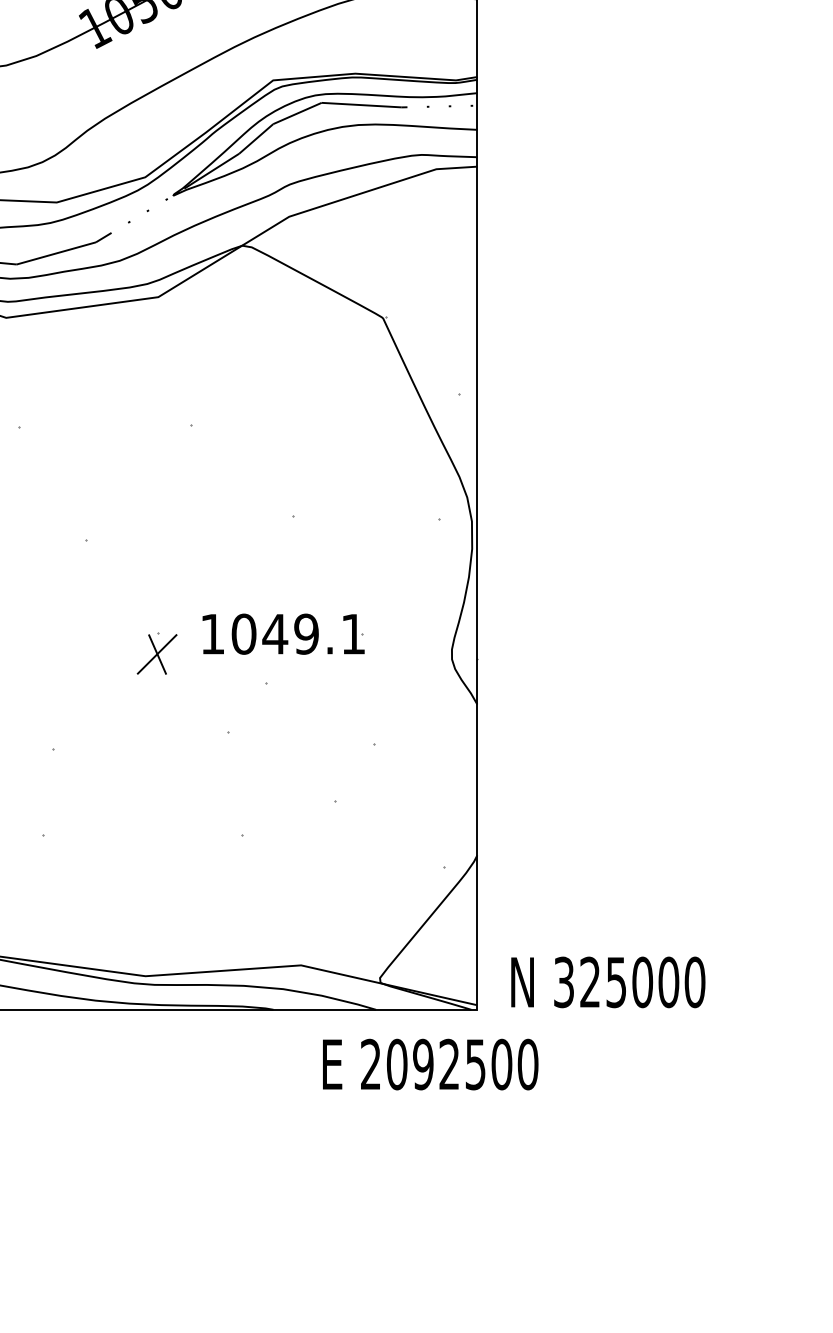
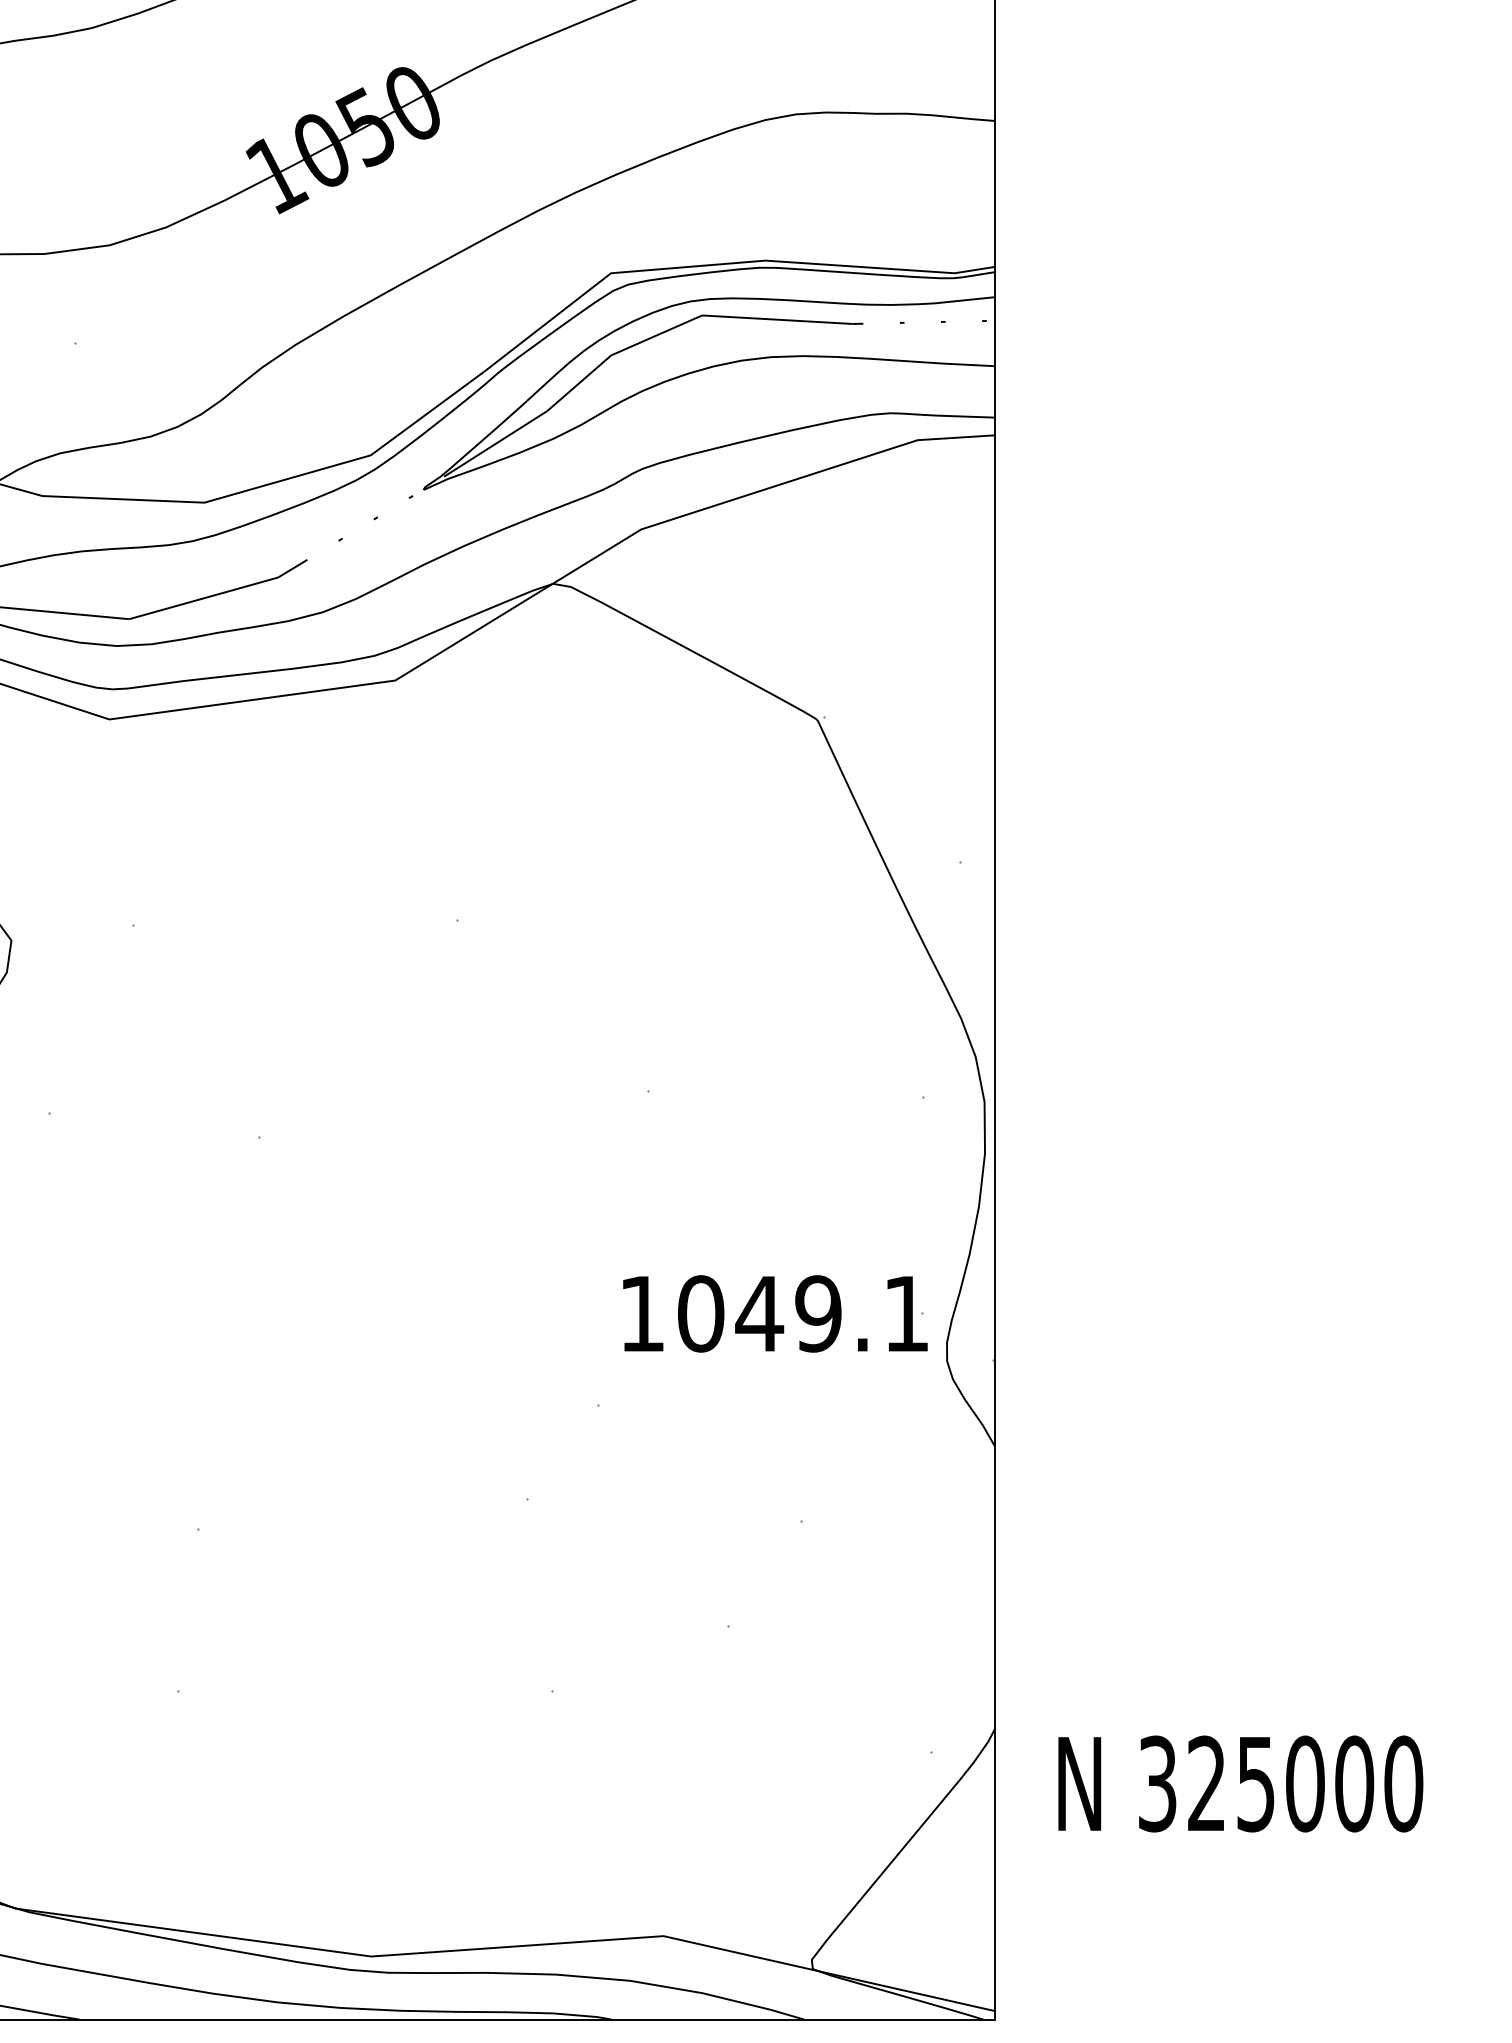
part: (283, 633) -> (775, 1312), moved
part: (156, 653) -> (391, 1350), removed
text: (608, 982) -> (1241, 1784), moved

